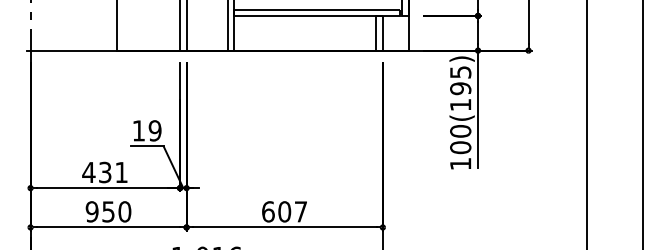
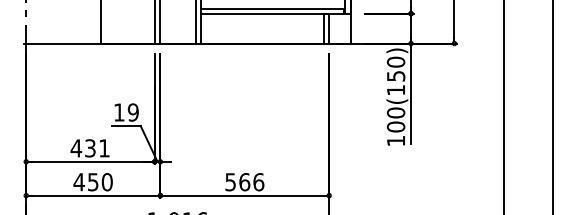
text: (459, 79) -> (395, 68), 100(195) -> 100(150)
text: (91, 212) -> (78, 182), 950 -> 450
text: (284, 212) -> (244, 182), 607 -> 566

